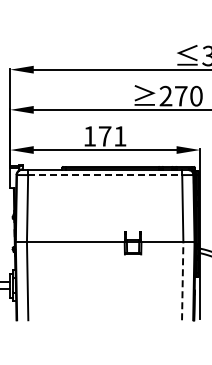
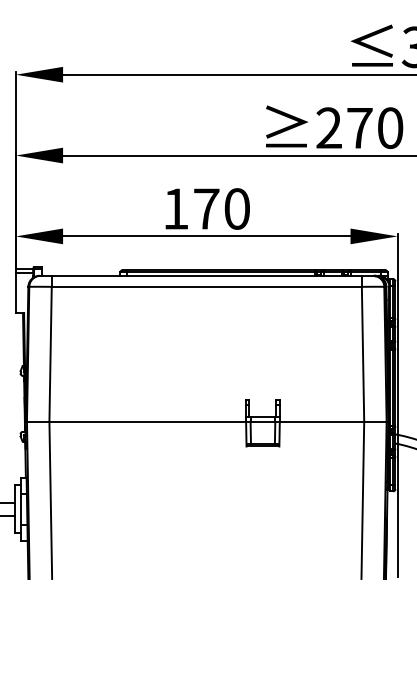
text: (120, 136) -> (237, 209), 171 -> 170
line: (105, 175) -> (207, 287), dashed -> solid
line: (182, 280) -> (362, 498), dashed -> solid

